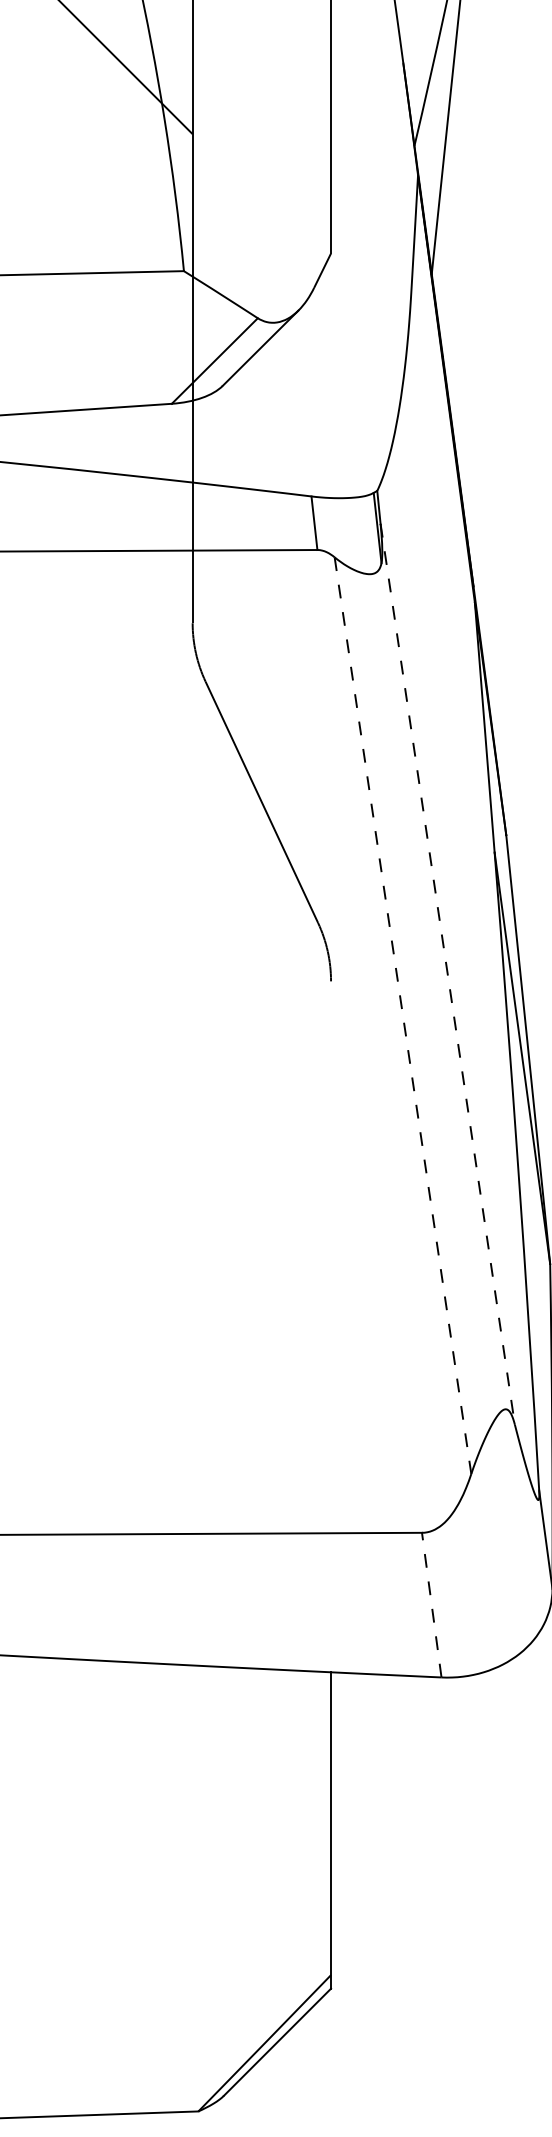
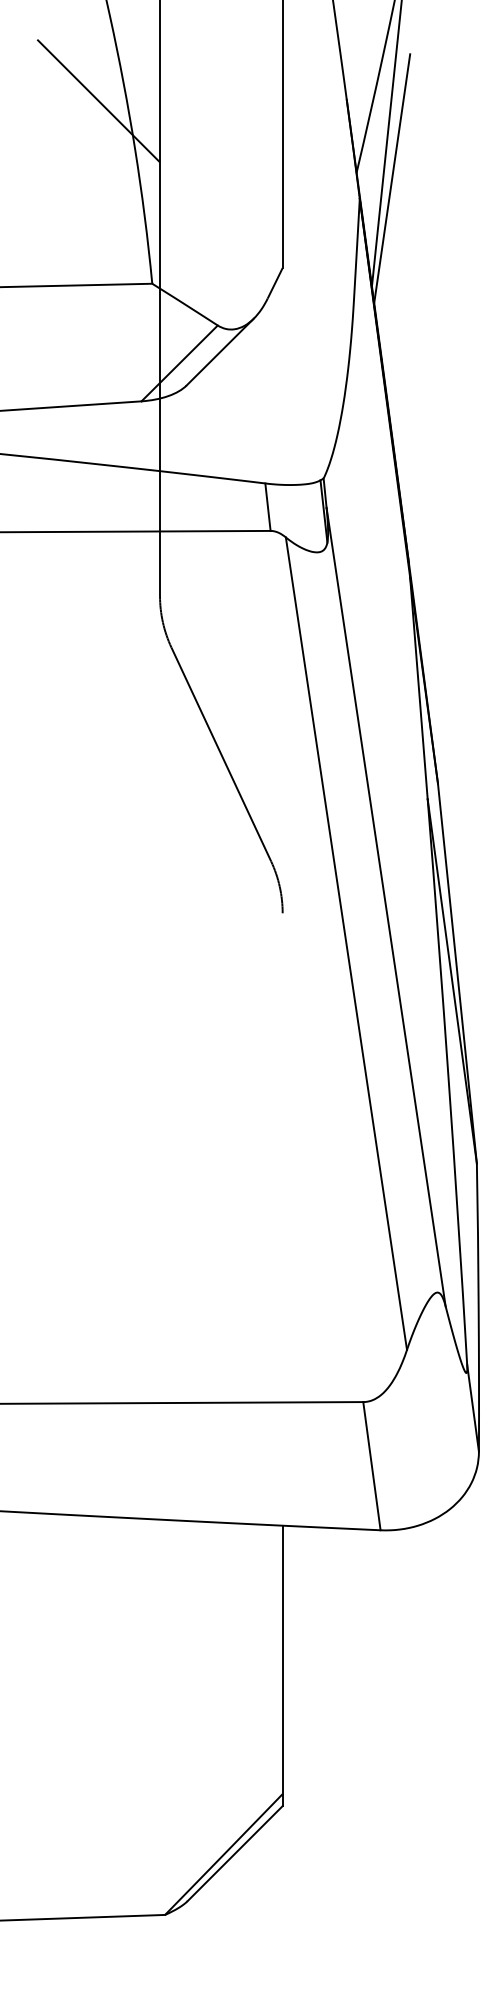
line: (454, 152) -> (392, 178), added
line: (448, 974) -> (386, 907), dashed -> solid
line: (403, 1015) -> (346, 943), dashed -> solid
line: (431, 1605) -> (371, 1466), dashed -> solid

